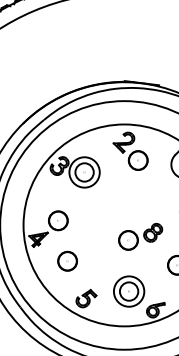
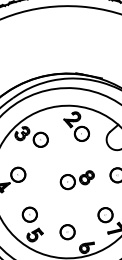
circle: (84, 171) -> (40, 139), size x0.62
part: (140, 236) -> (77, 179), moved
part: (67, 260) -> (29, 214), moved
circle: (128, 291) -> (67, 232), size x0.62

